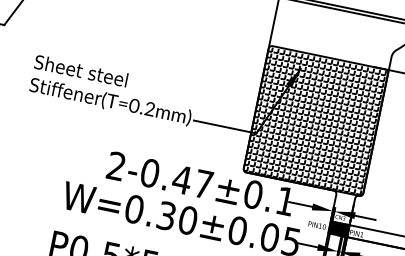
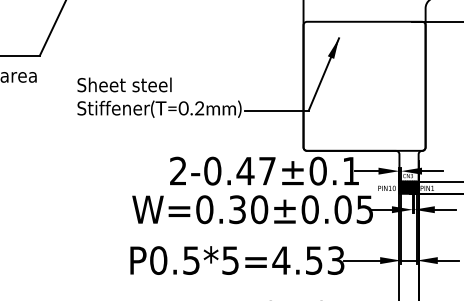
hatch: (315, 121) -> (364, 86), removed

